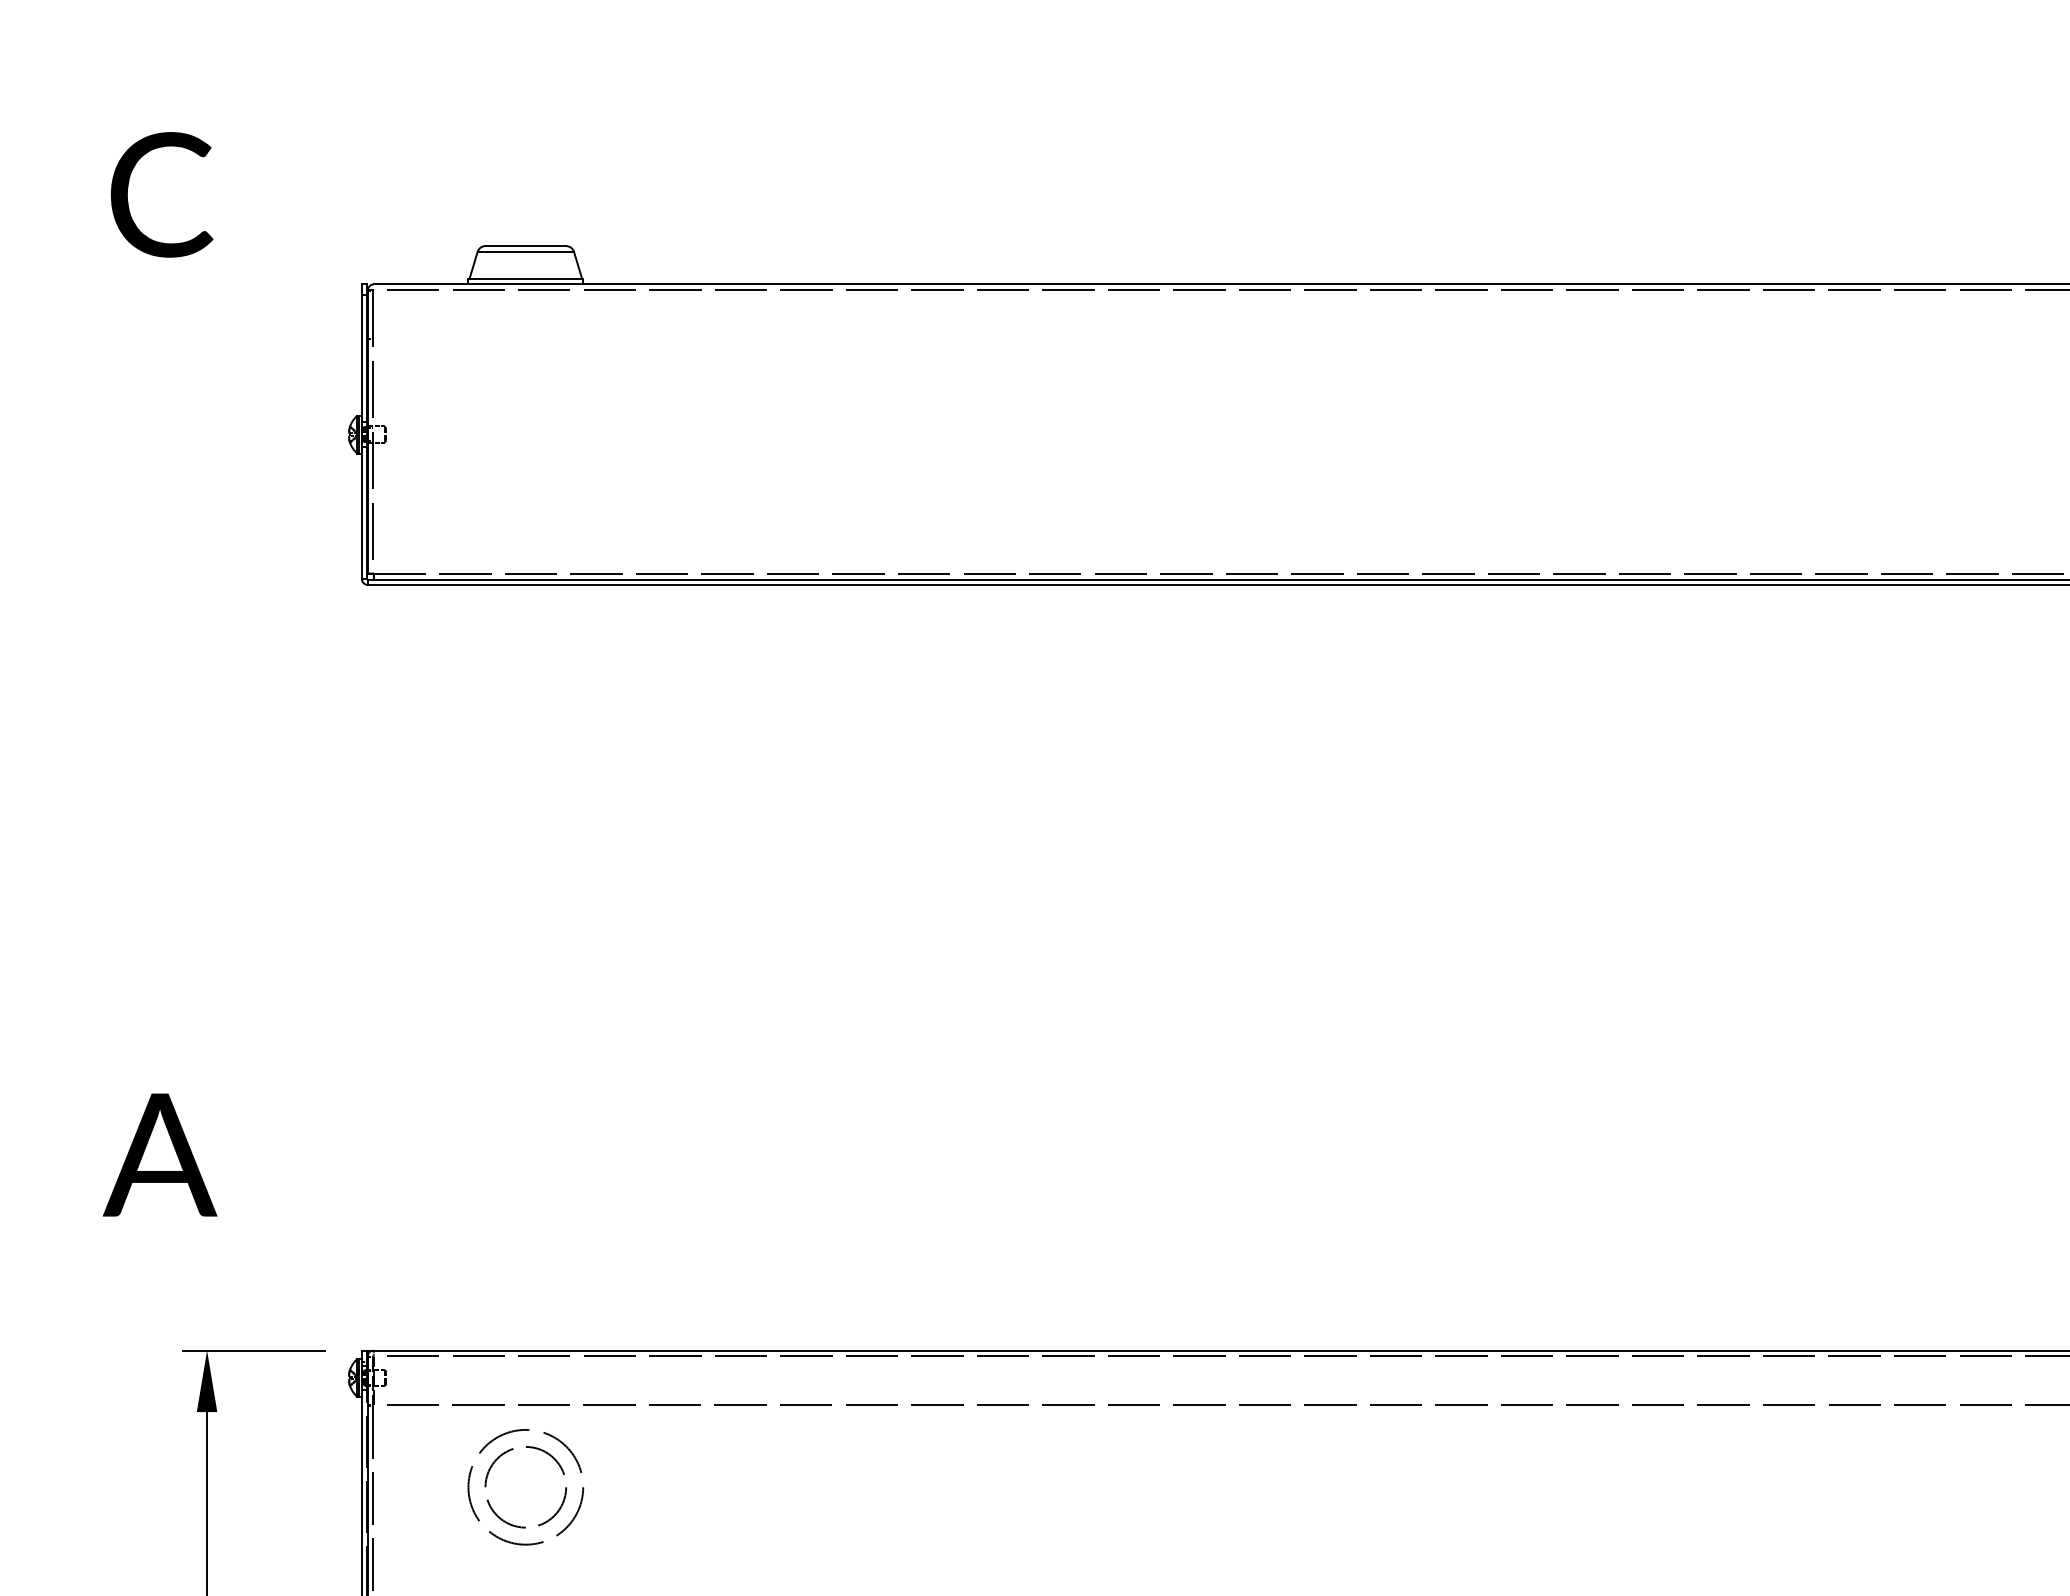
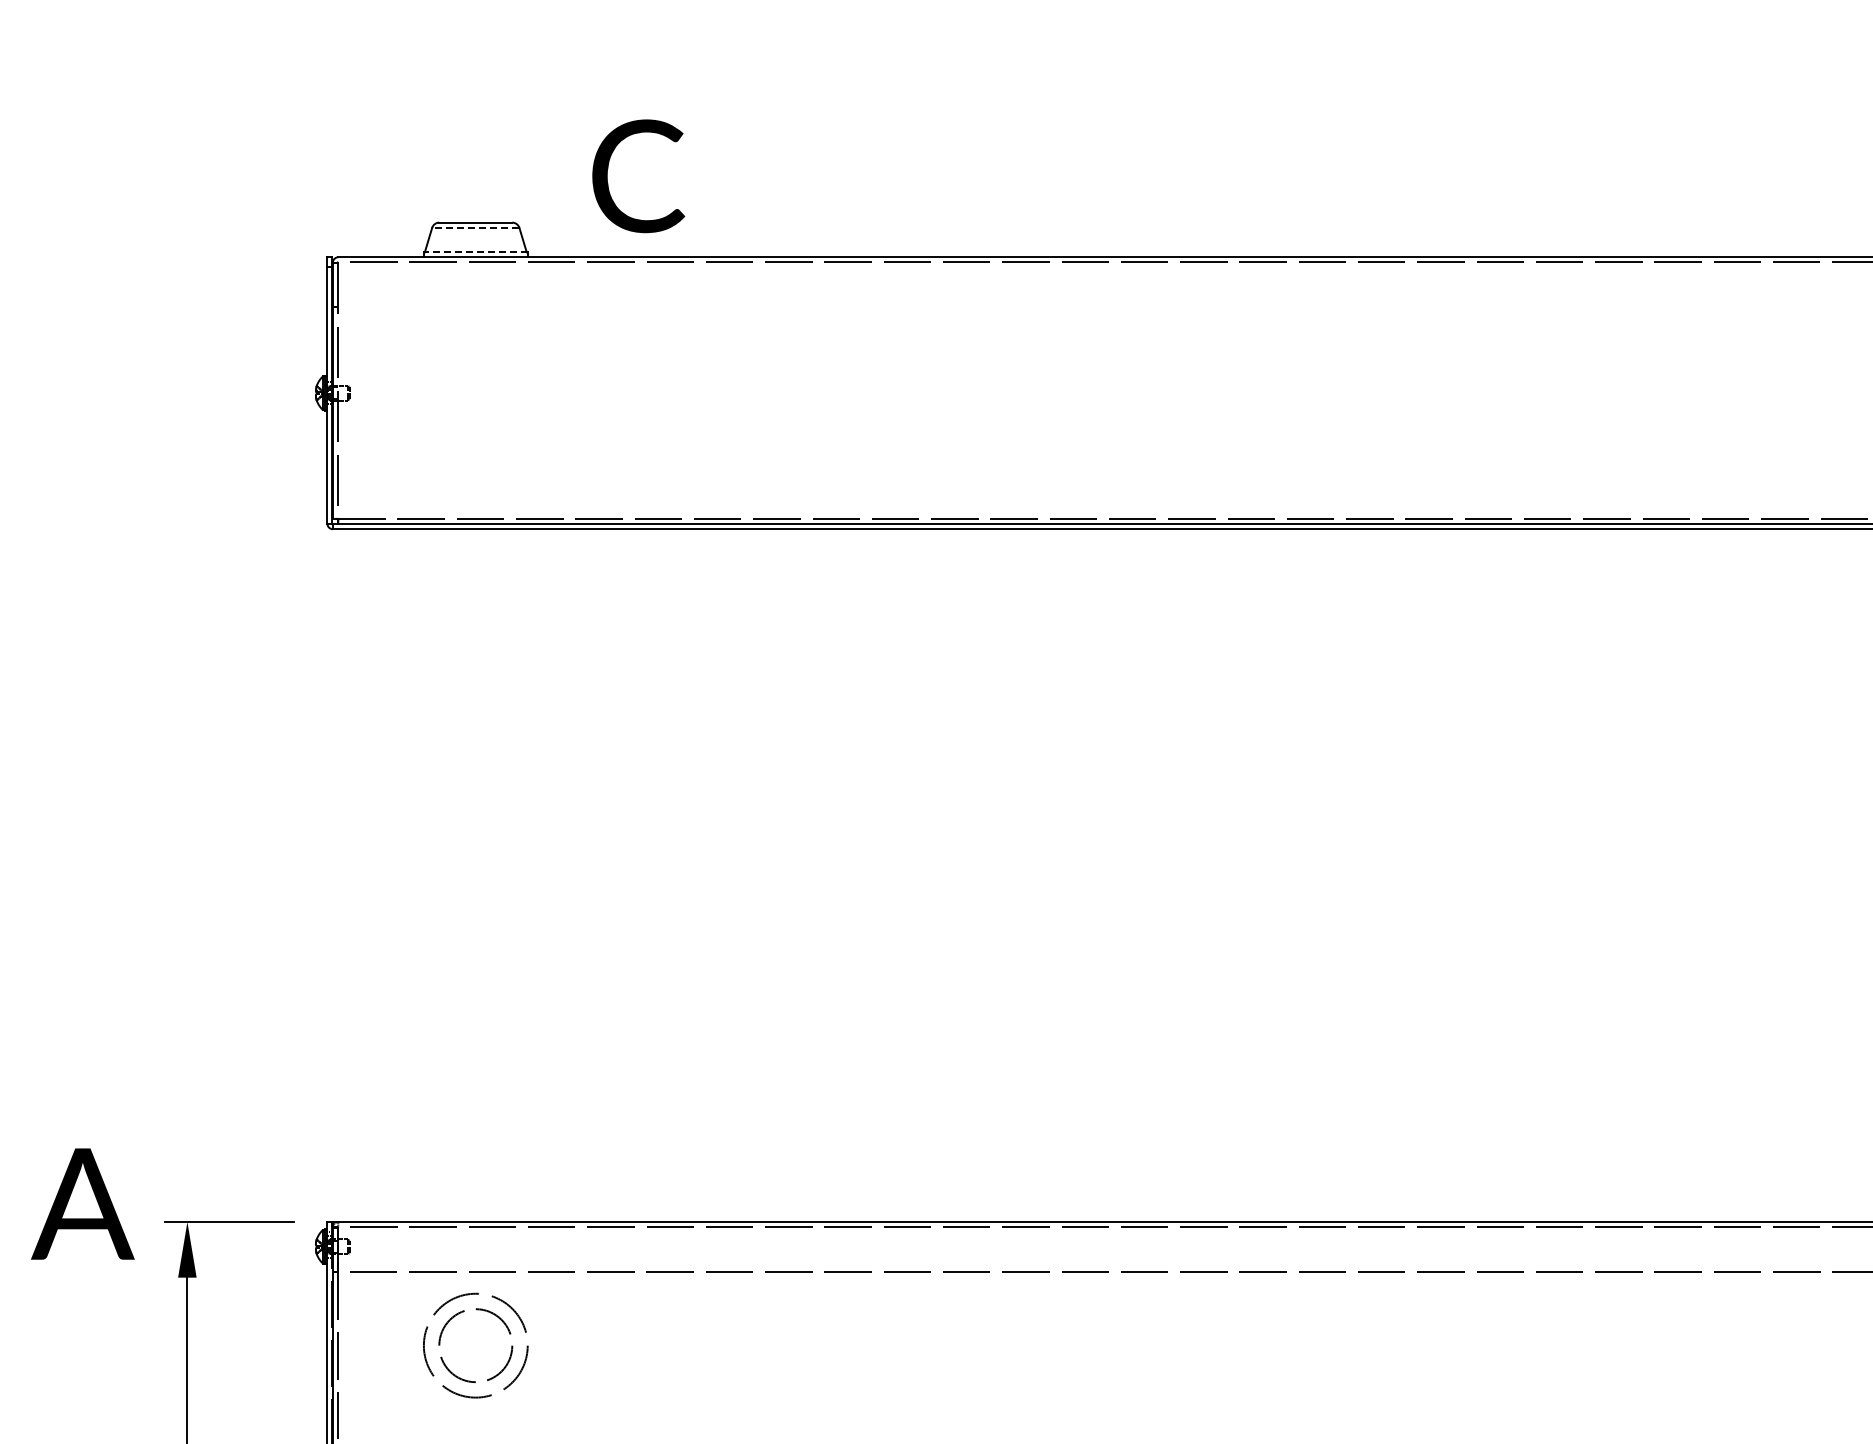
text: (161, 195) -> (638, 176), moved
line: (525, 251) -> (475, 227), solid -> dashed
line: (525, 279) -> (475, 252), solid -> dashed
text: (159, 1154) -> (82, 1203), moved

